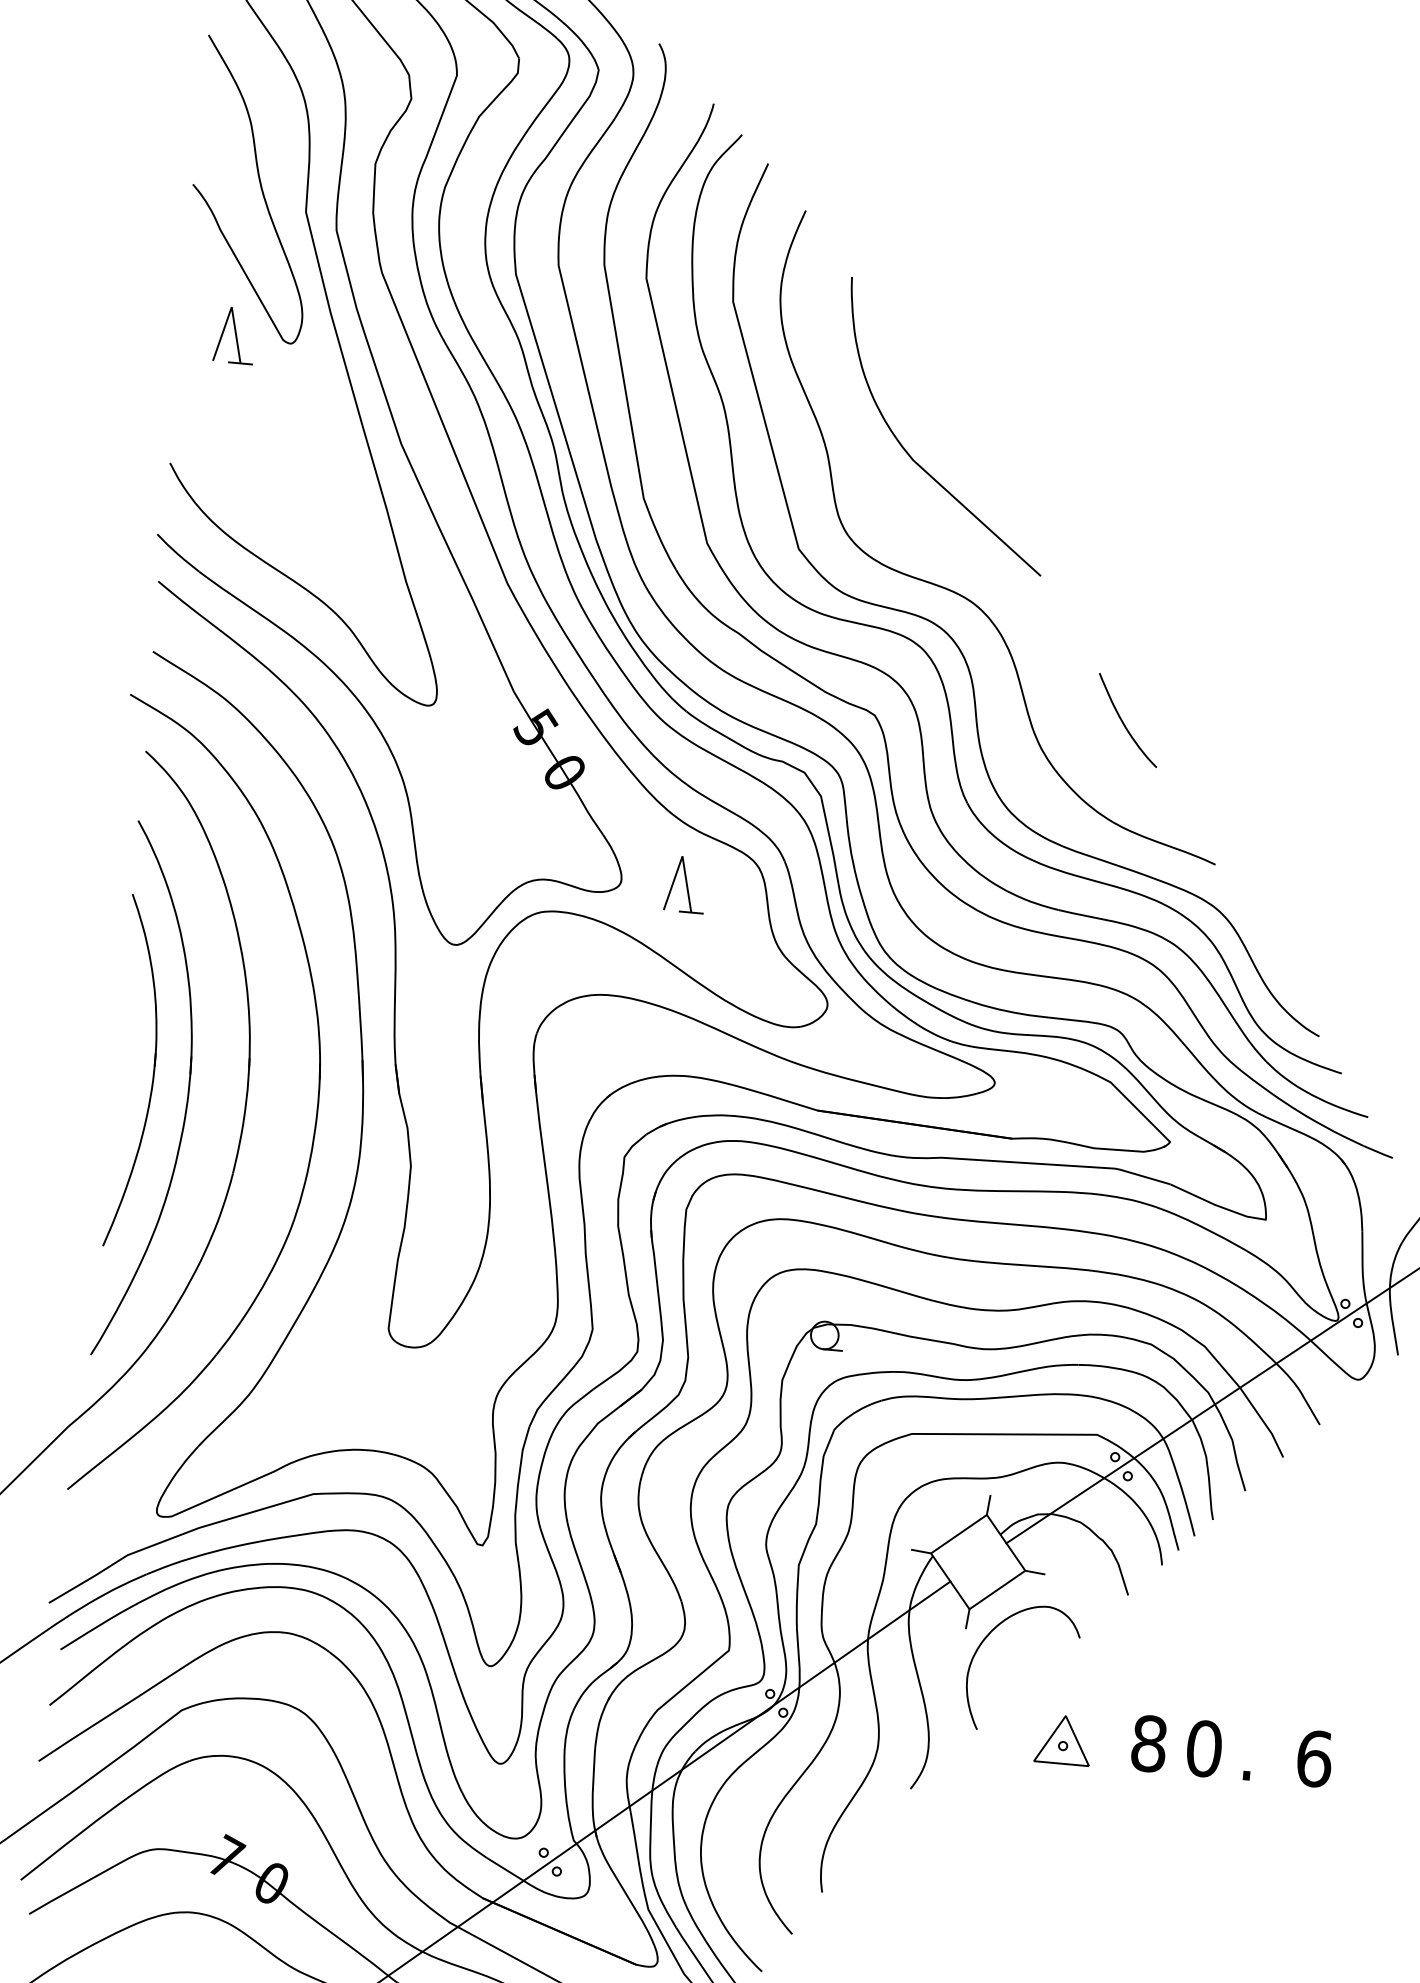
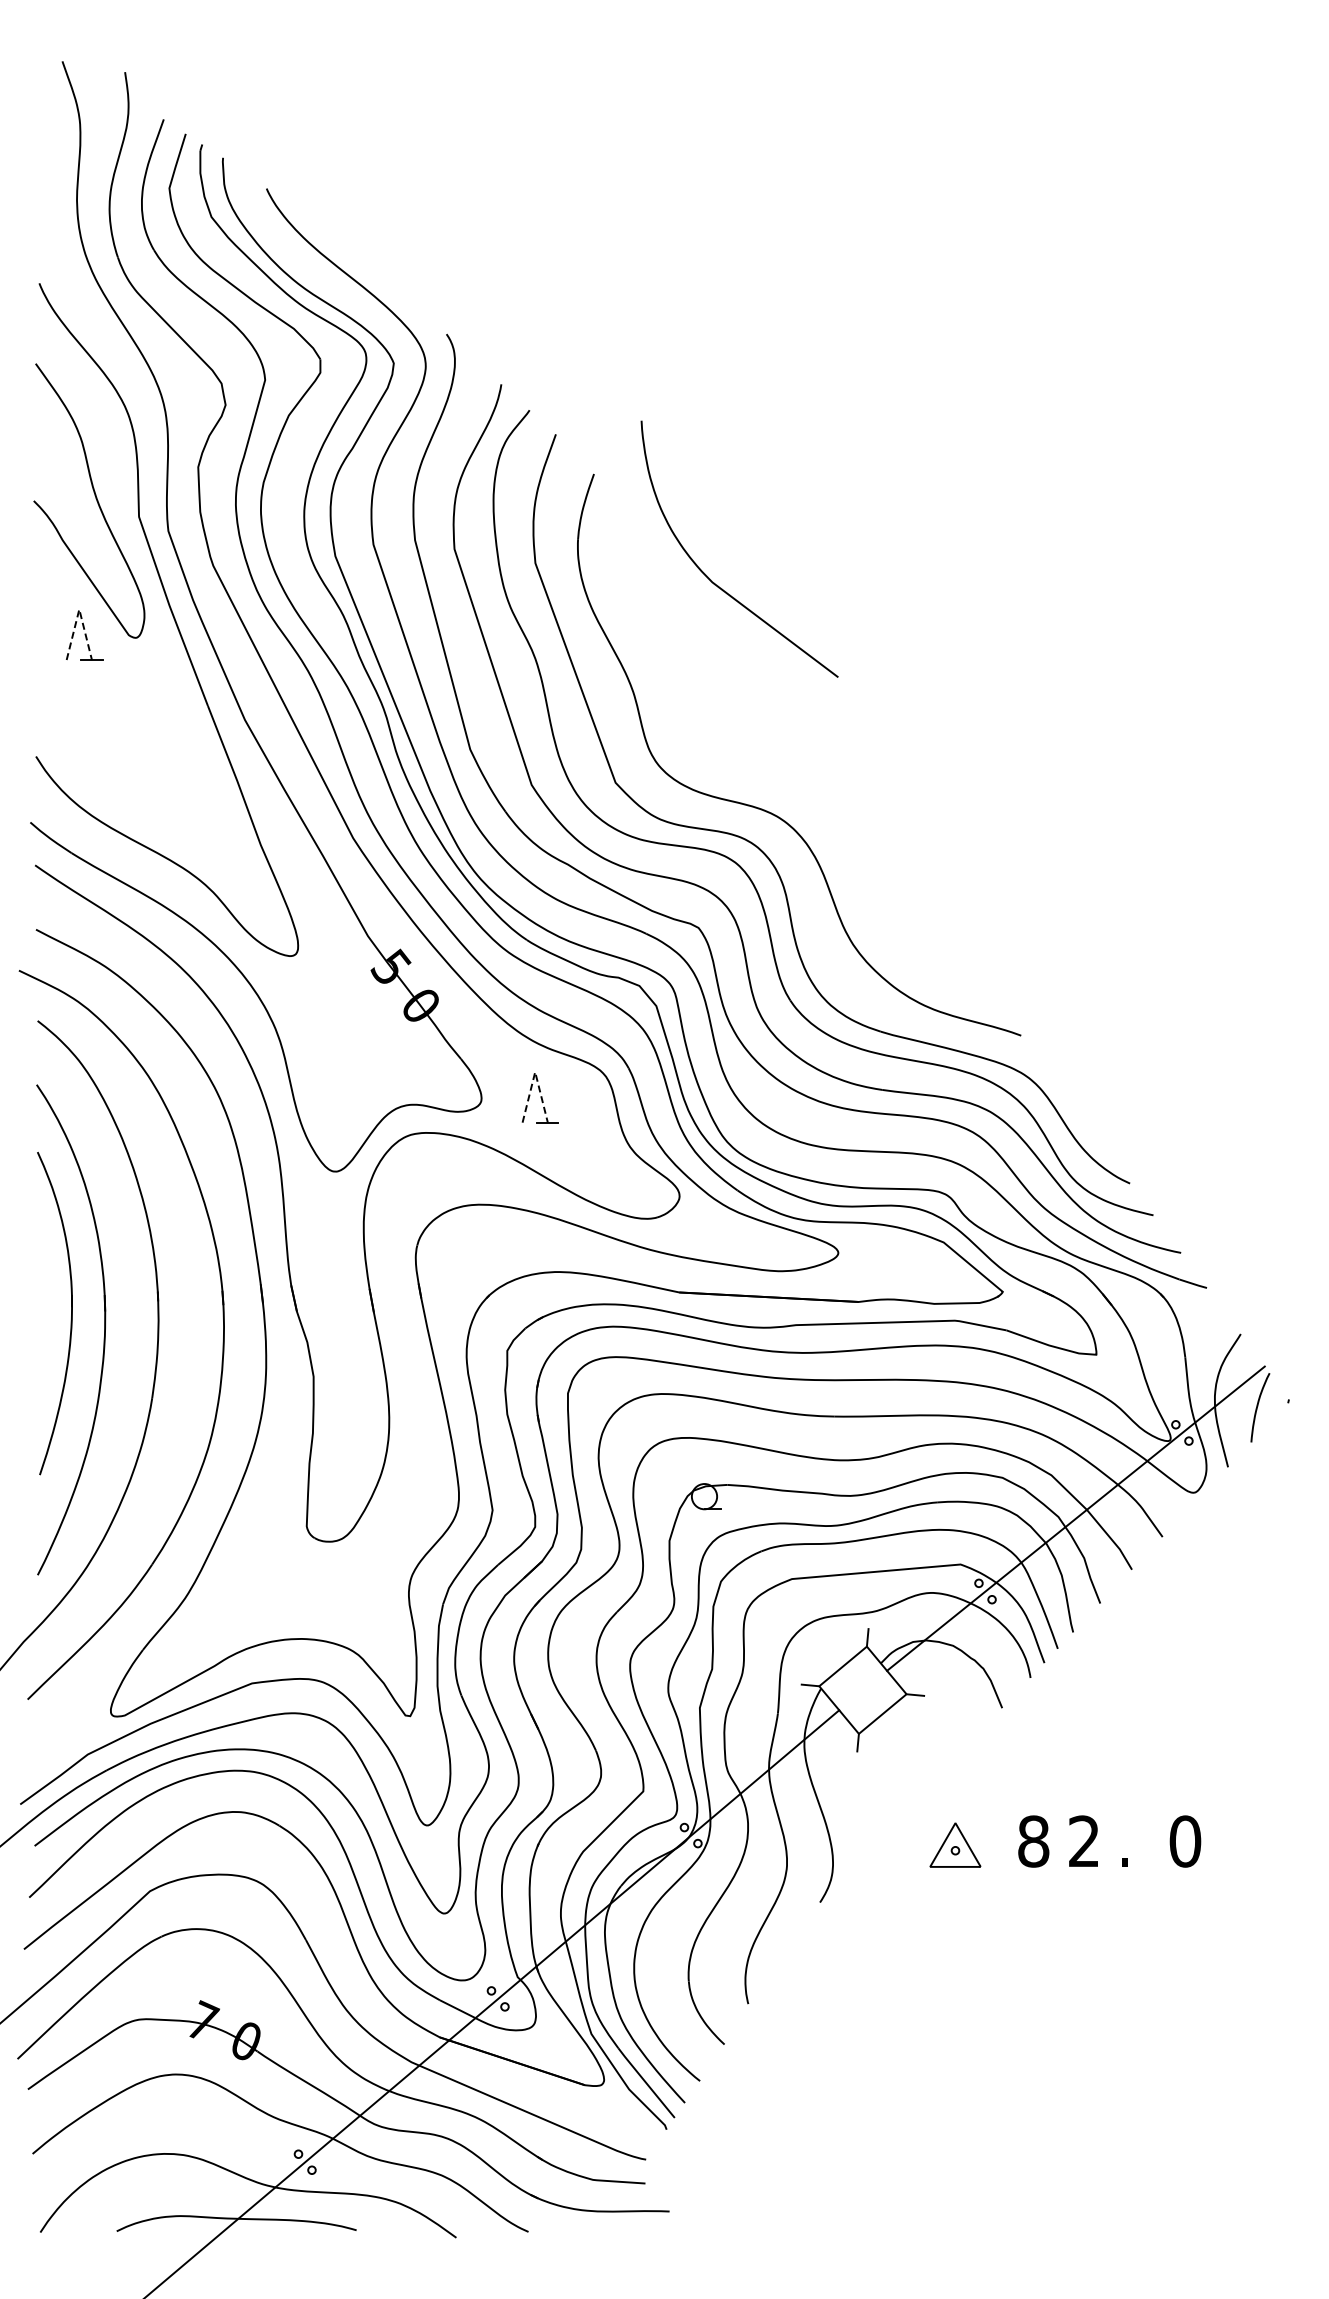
line: (231, 307) -> (79, 609), solid -> dashed
curve: (910, 454) -> (709, 577), moved
curve: (1123, 721) -> (925, 912), removed
line: (682, 856) -> (535, 1072), solid -> dashed
curve: (984, 1640) -> (875, 1761), removed
text: (1204, 1748) -> (1084, 1841), 0 -> 2
text: (1314, 1758) -> (1185, 1841), 6 -> 0

